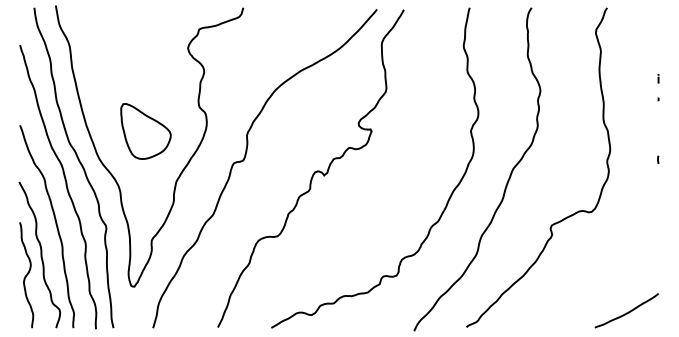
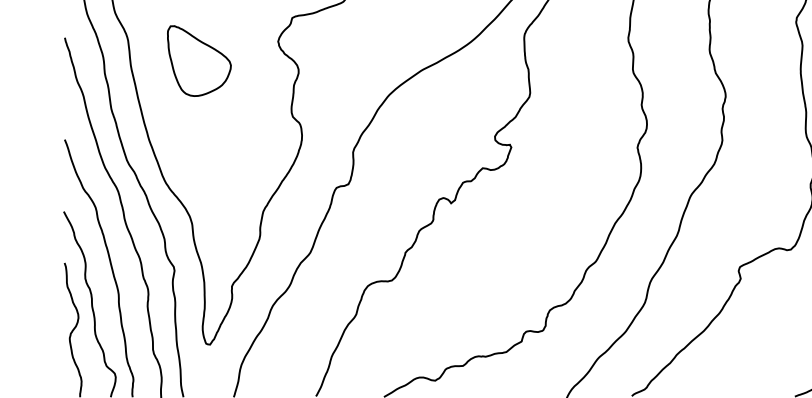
part: (145, 131) -> (198, 61), moved

